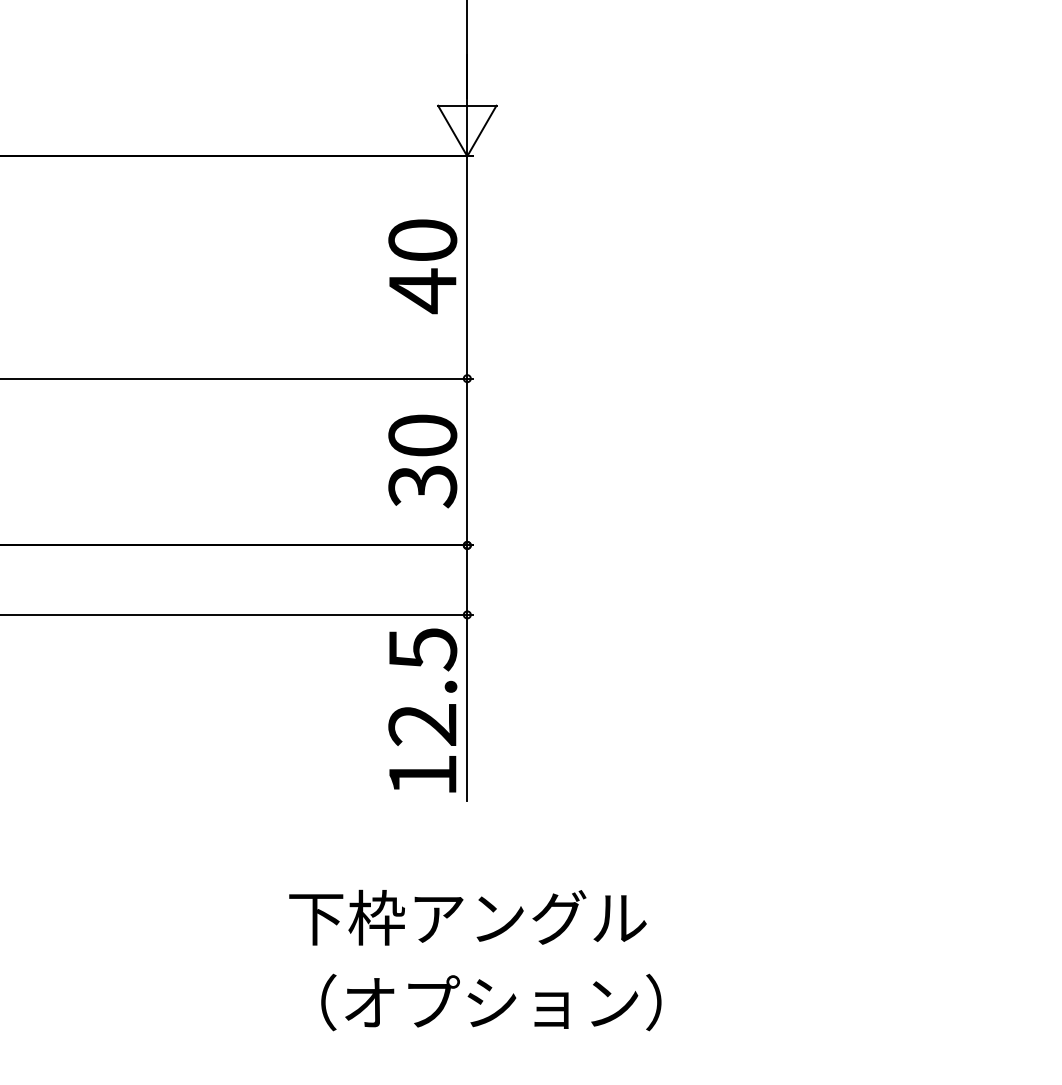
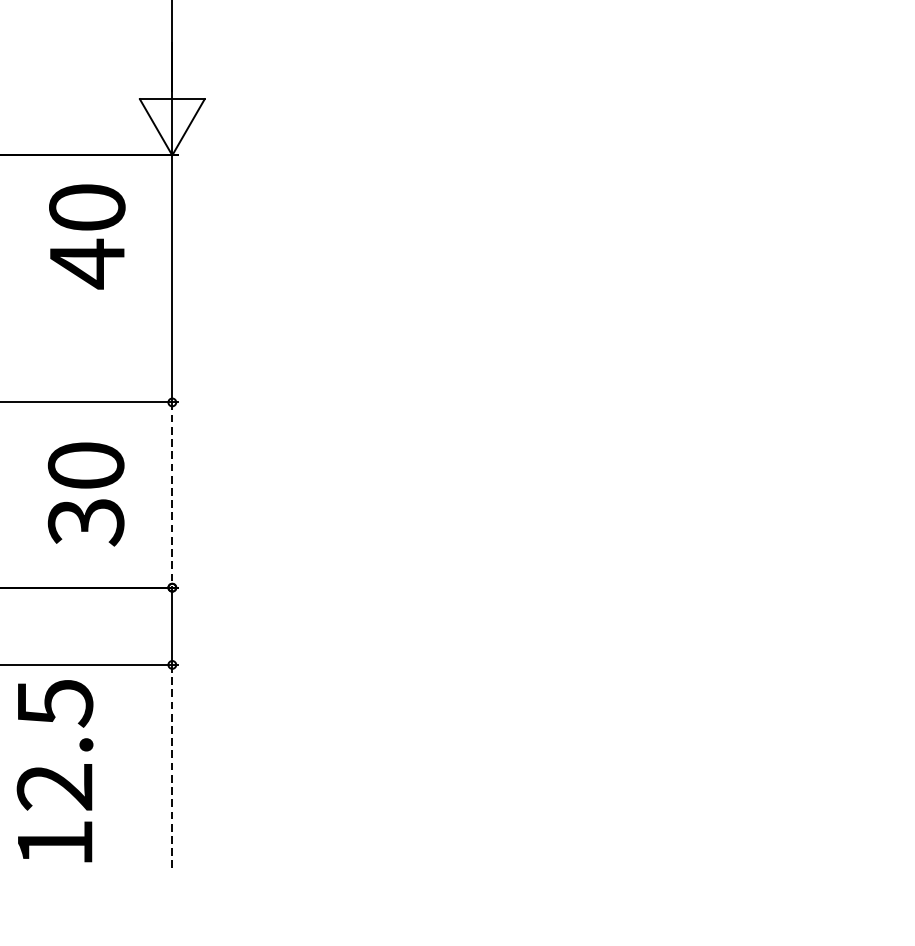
text: (422, 266) -> (86, 236), moved
text: (422, 461) -> (85, 494), moved
line: (467, 462) -> (172, 495), solid -> dashed
line: (467, 708) -> (172, 768), solid -> dashed
text: (422, 710) -> (54, 771), moved

